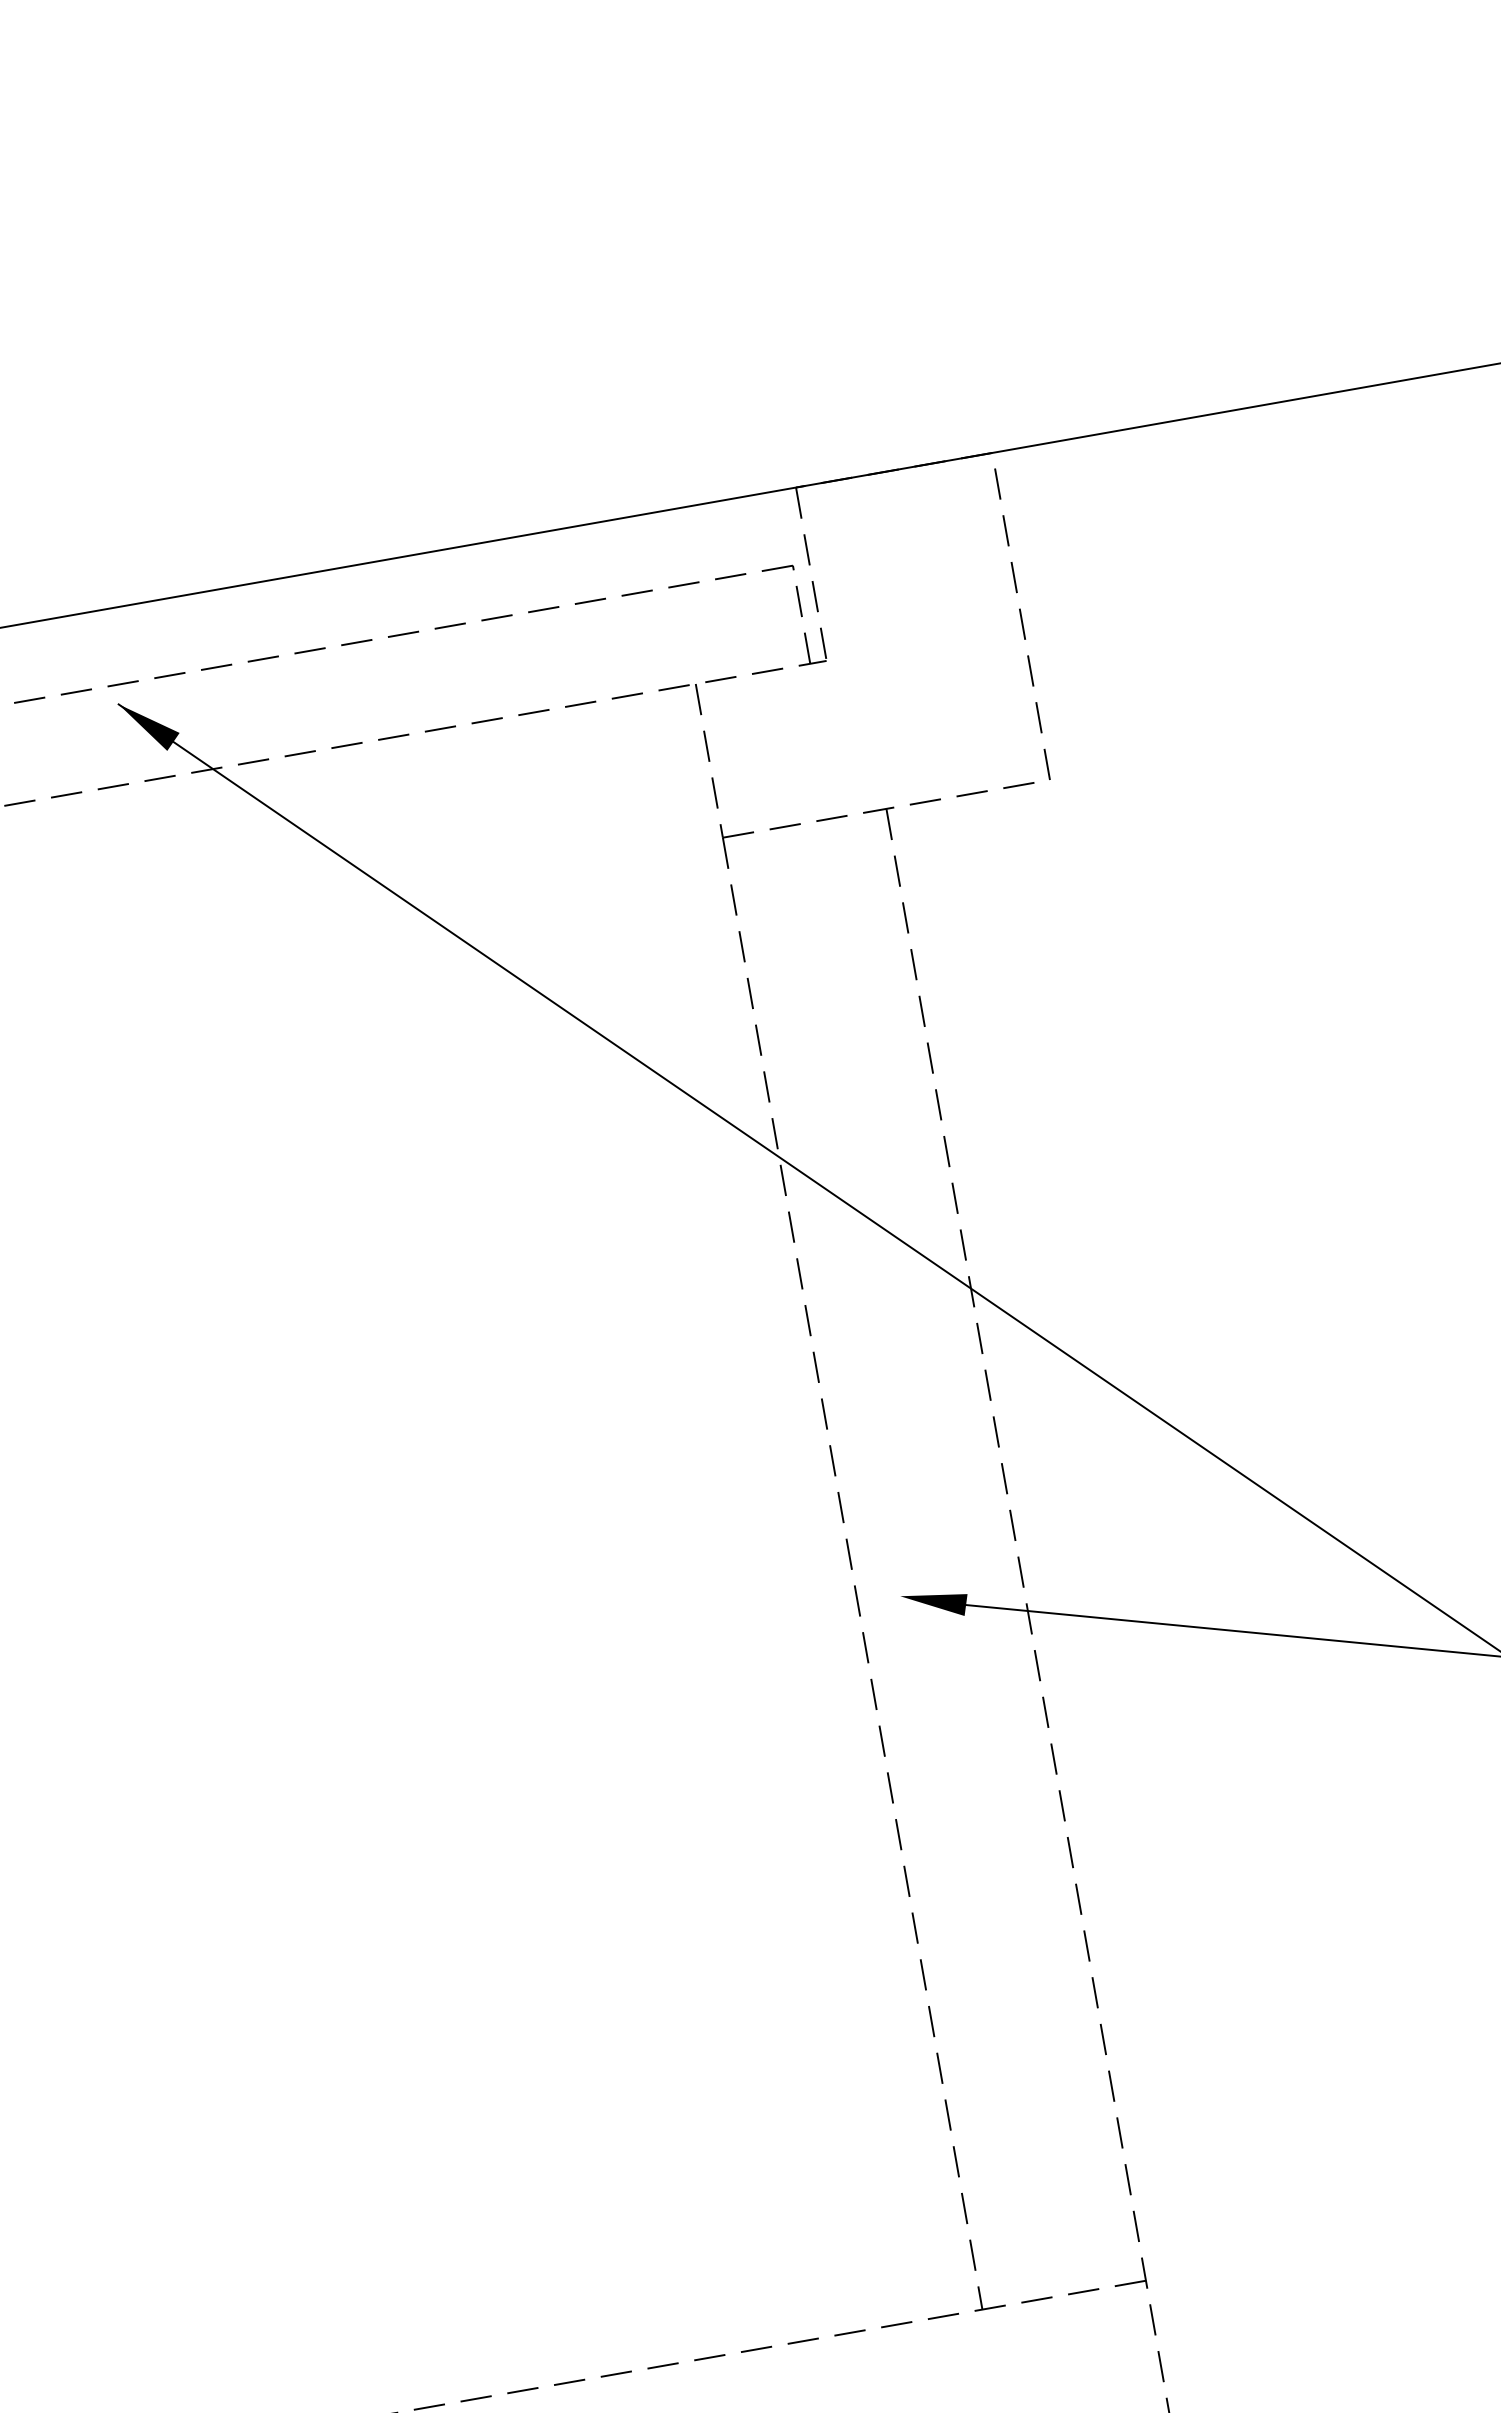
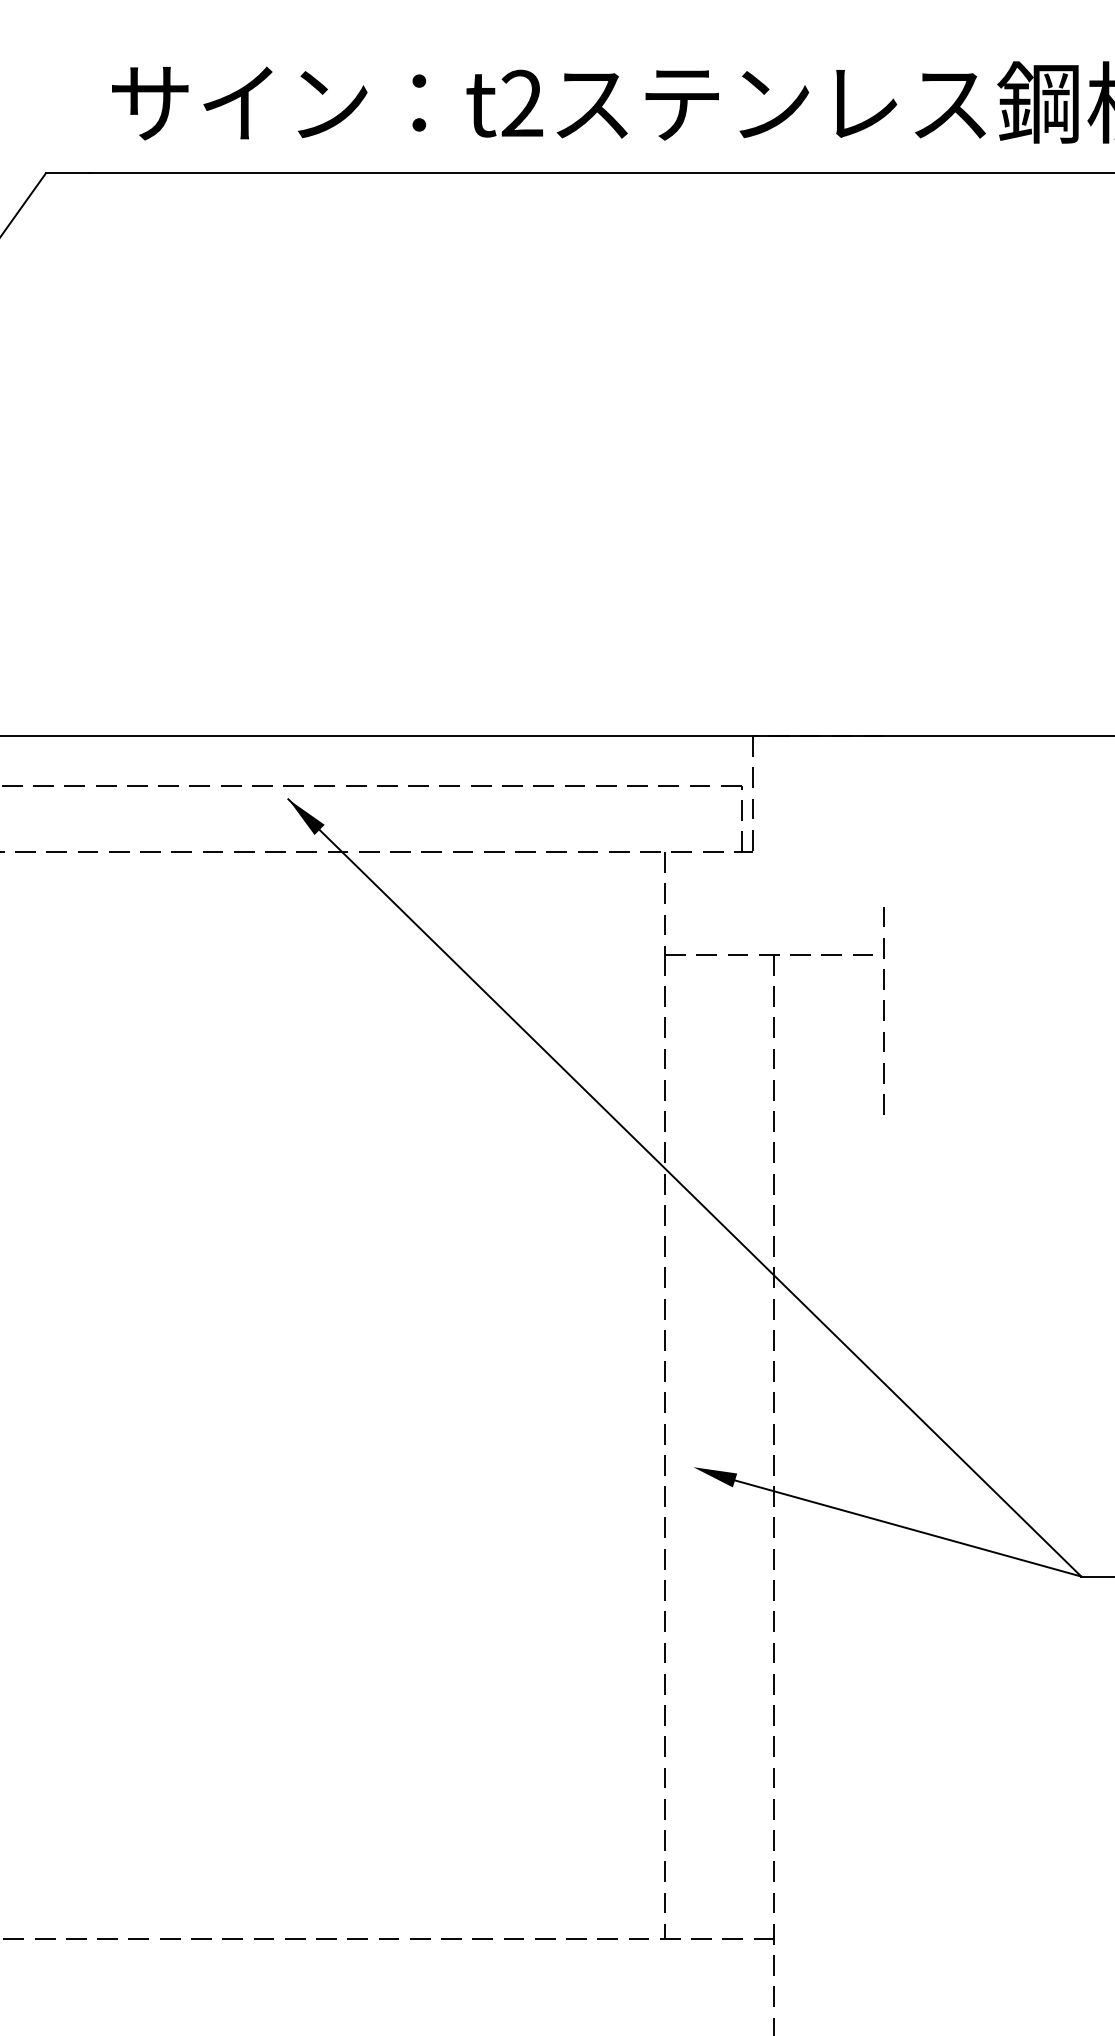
line: (1021, 624) -> (883, 1010), moved

